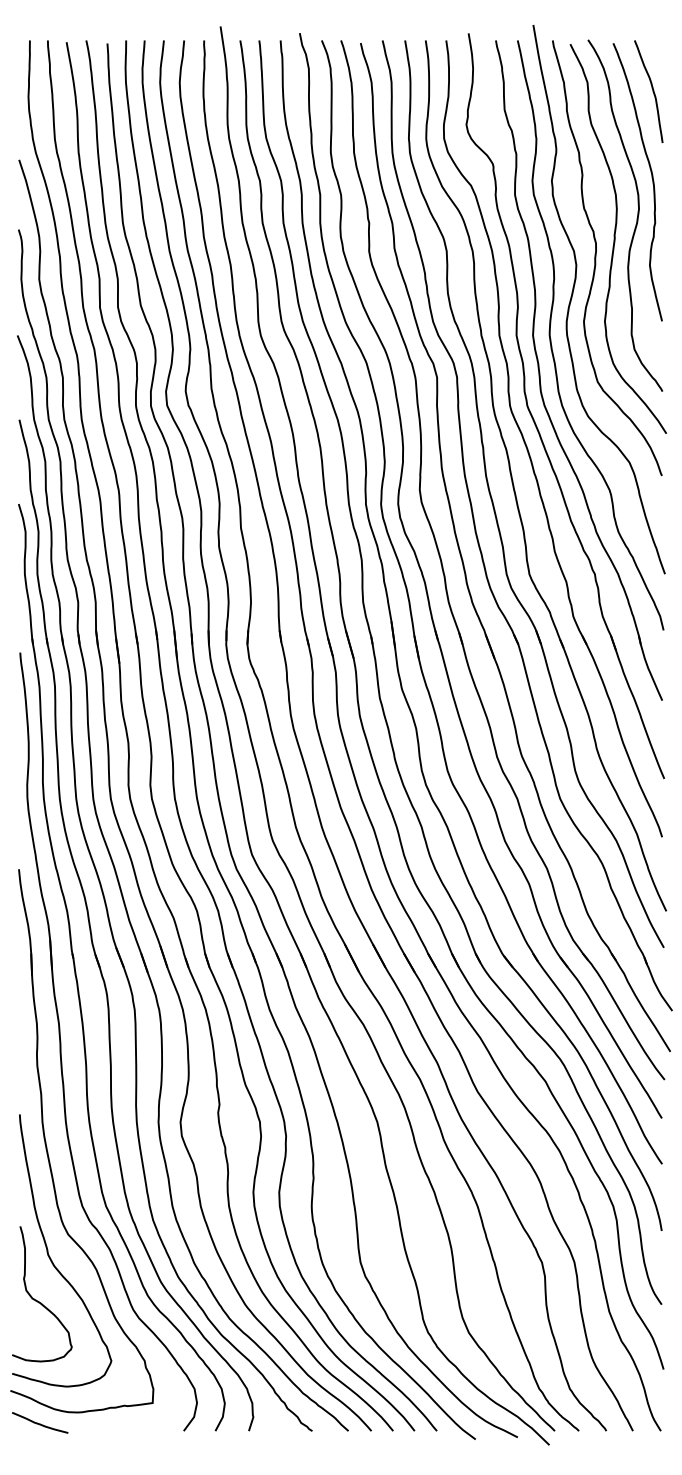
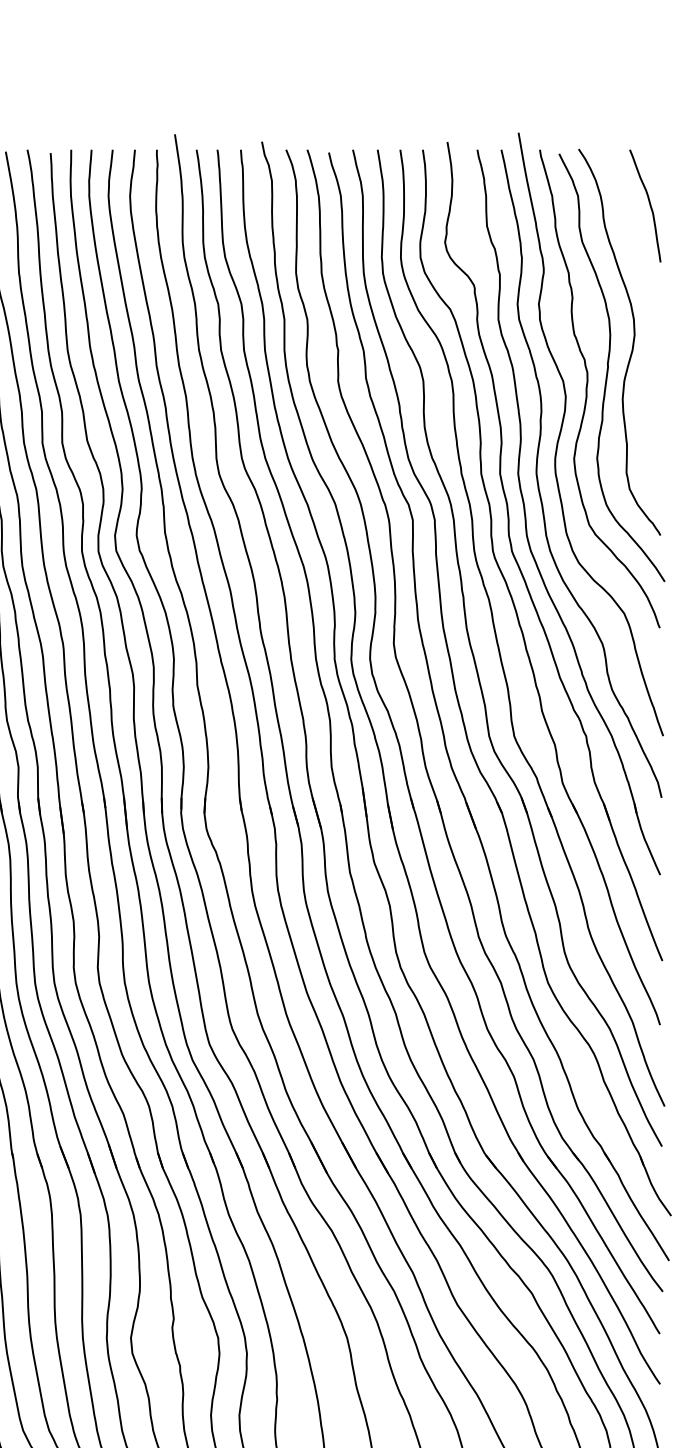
curve: (651, 178) -> (648, 301), removed

